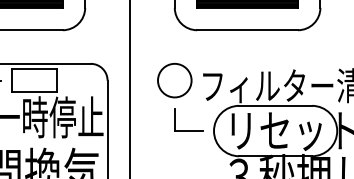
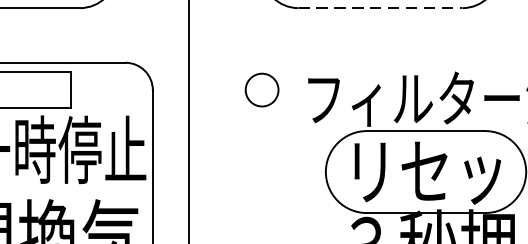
line: (248, 30) -> (381, 8), solid -> dashed
circle: (174, 80) -> (261, 89), size x0.6
part: (188, 130) -> (284, 171), removed

